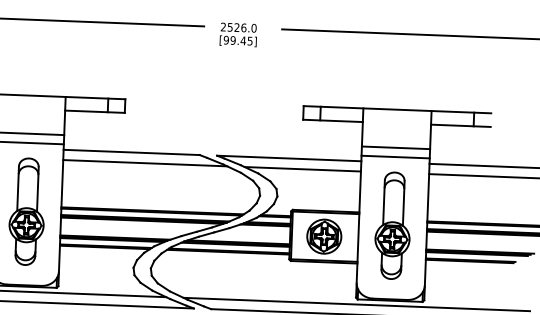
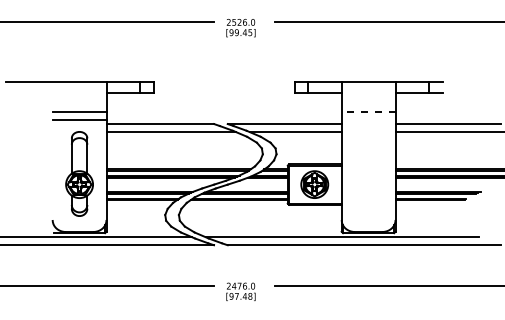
line: (395, 147) -> (368, 112), solid -> dashed
line: (395, 156) -> (368, 119), removed
part: (392, 225) -> (368, 173), removed

